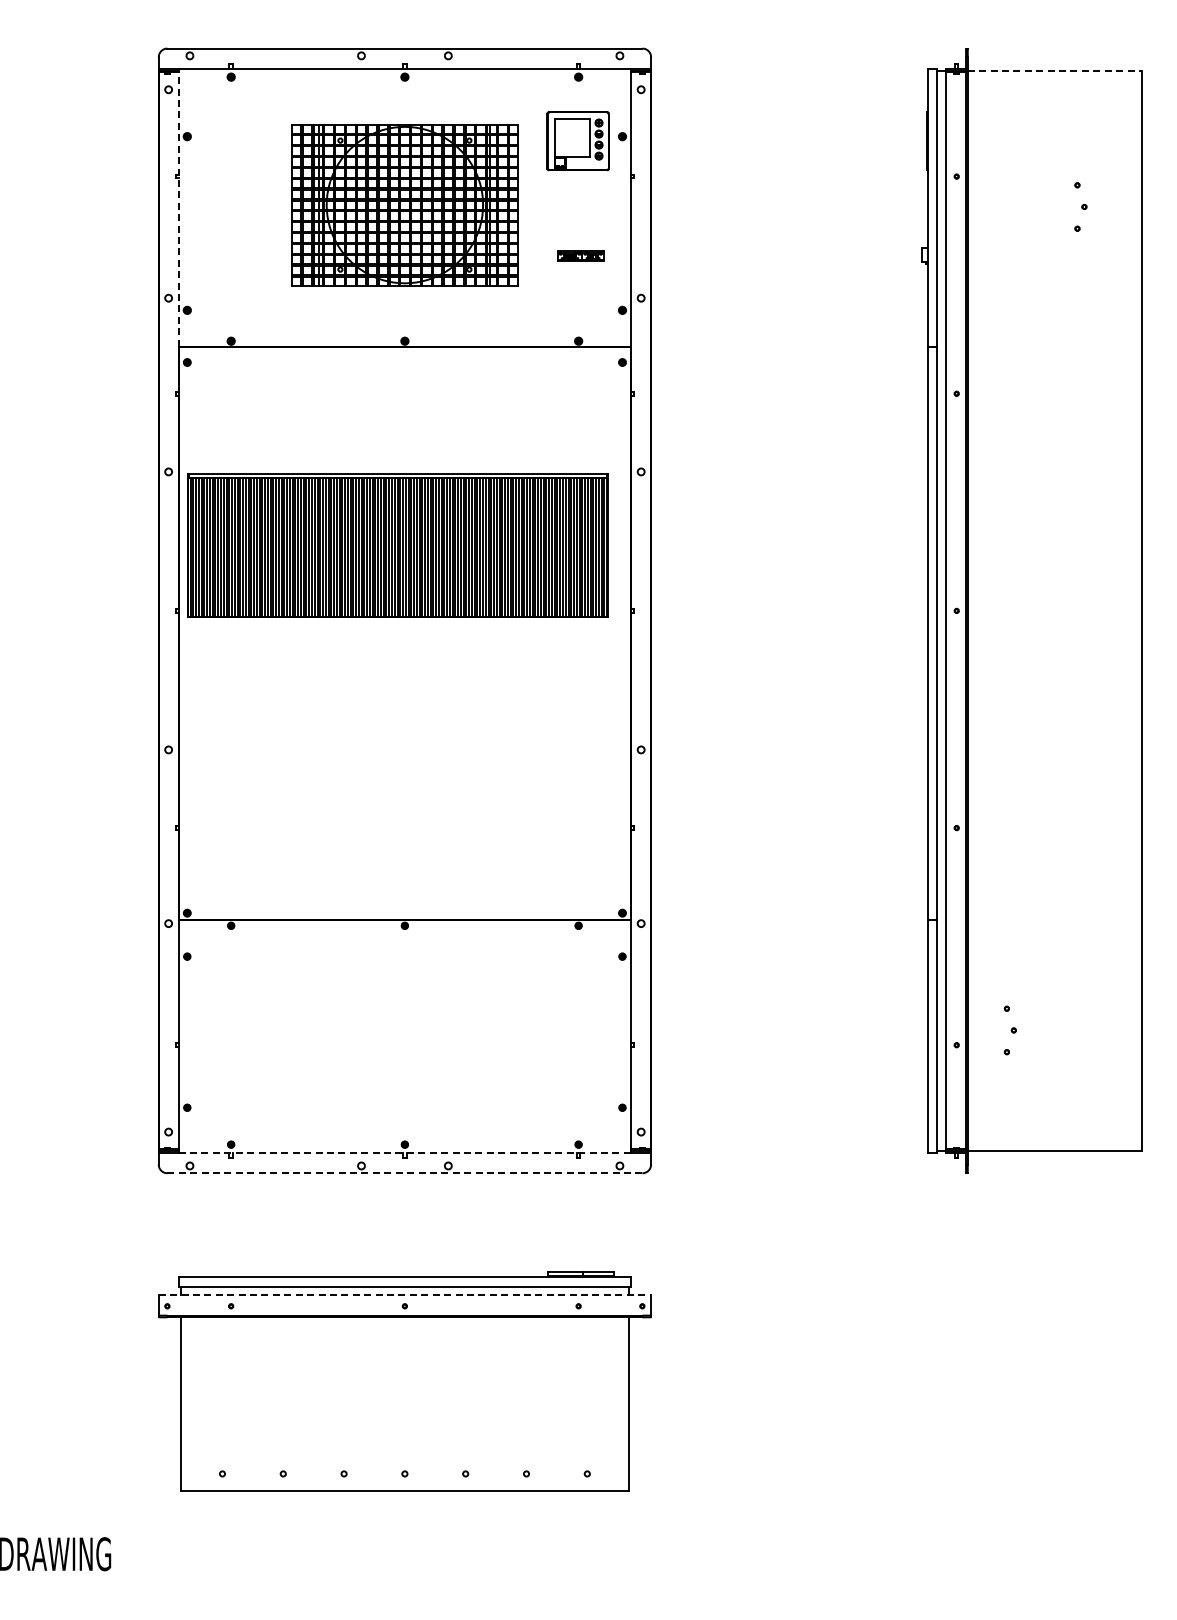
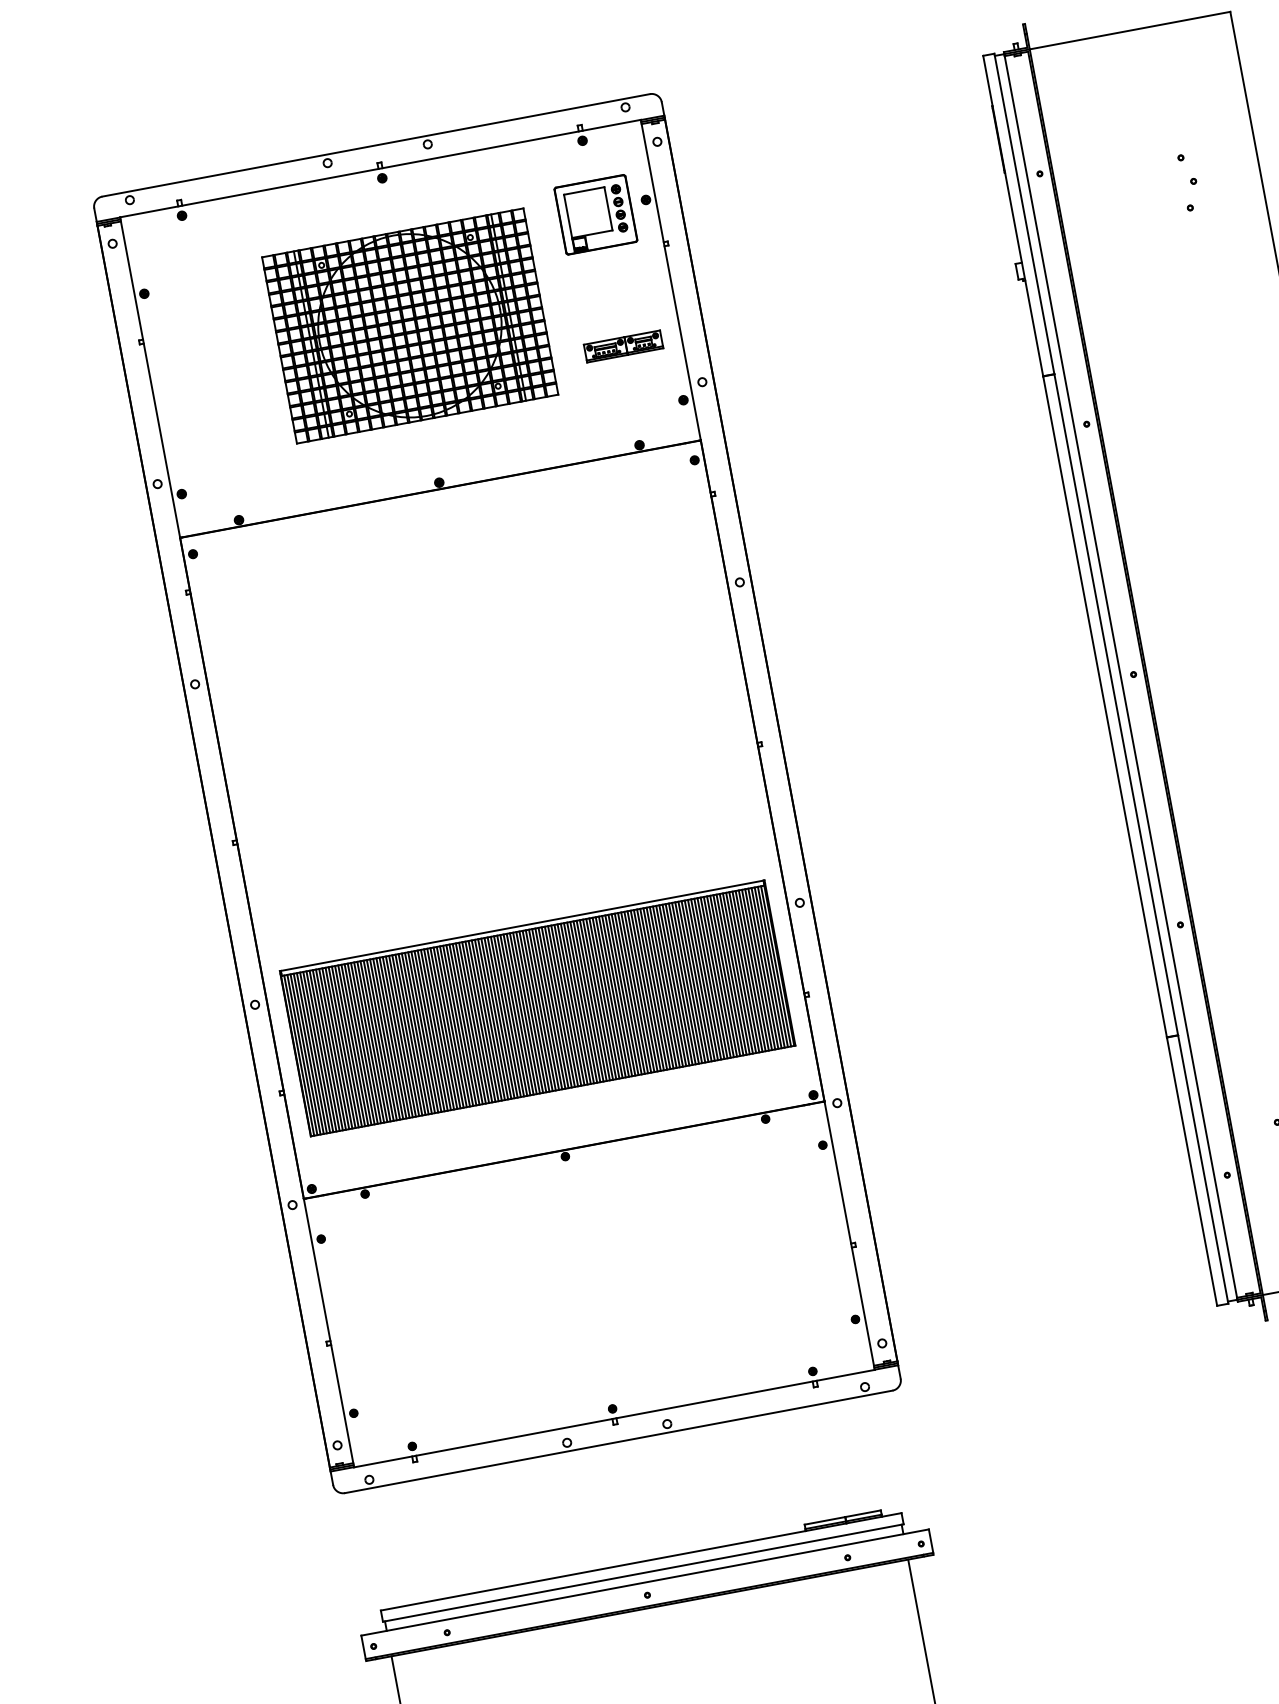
line: (1054, 70) -> (1129, 30), dashed -> solid
line: (179, 207) -> (150, 377), dashed -> solid
part: (580, 255) -> (623, 346), size x1.43
part: (397, 545) -> (537, 1008), moved
line: (404, 1153) -> (614, 1419), dashed -> solid
line: (405, 1173) -> (619, 1442), dashed -> solid
line: (405, 1295) -> (645, 1582), dashed -> solid

